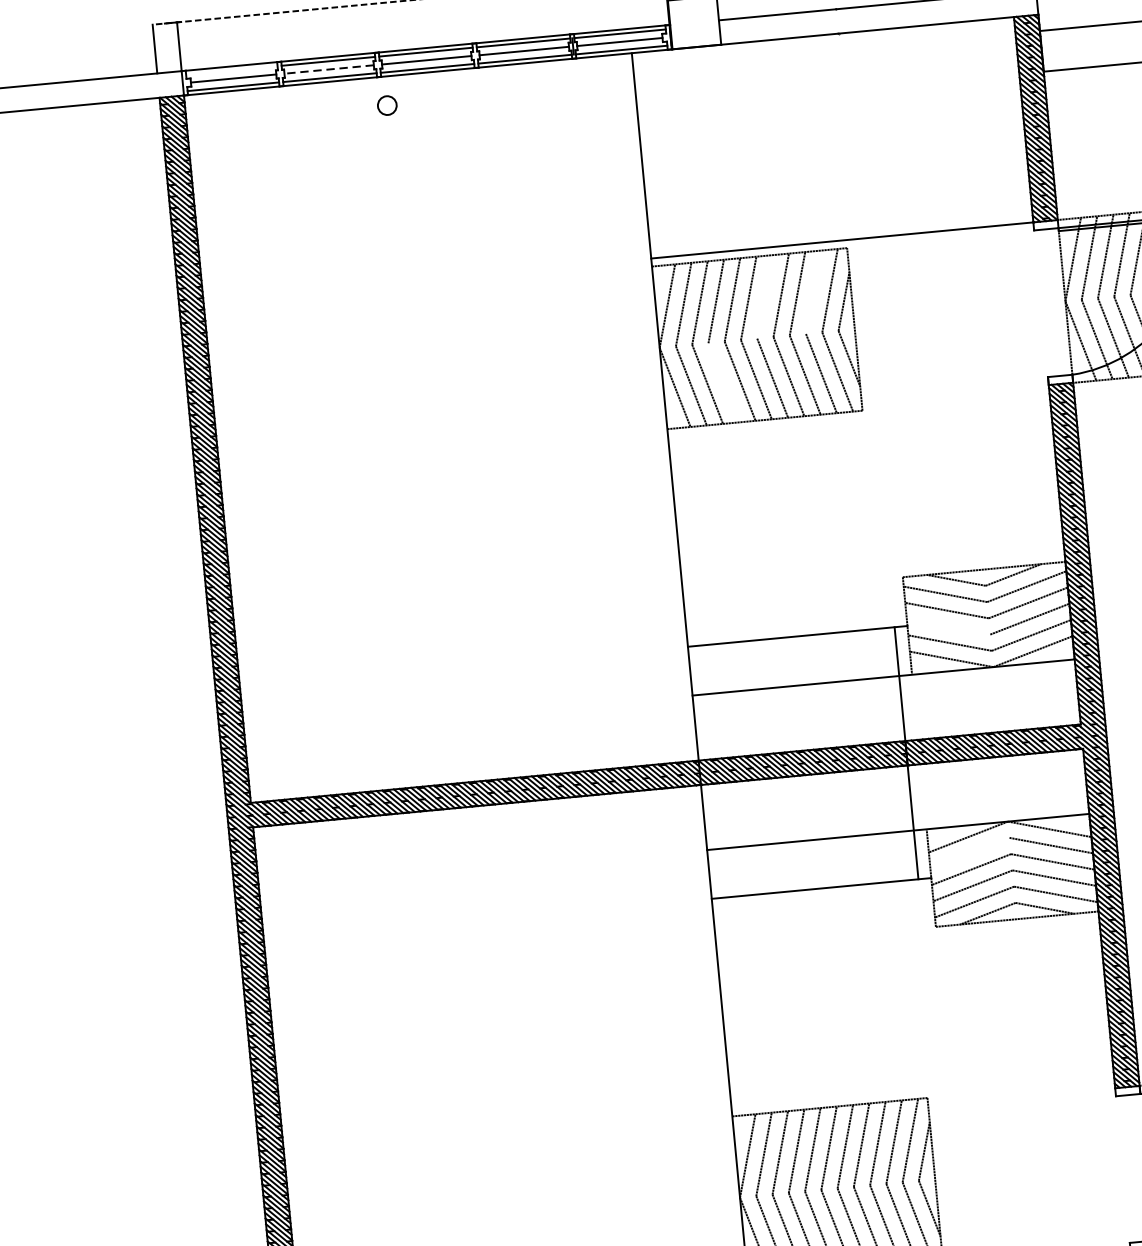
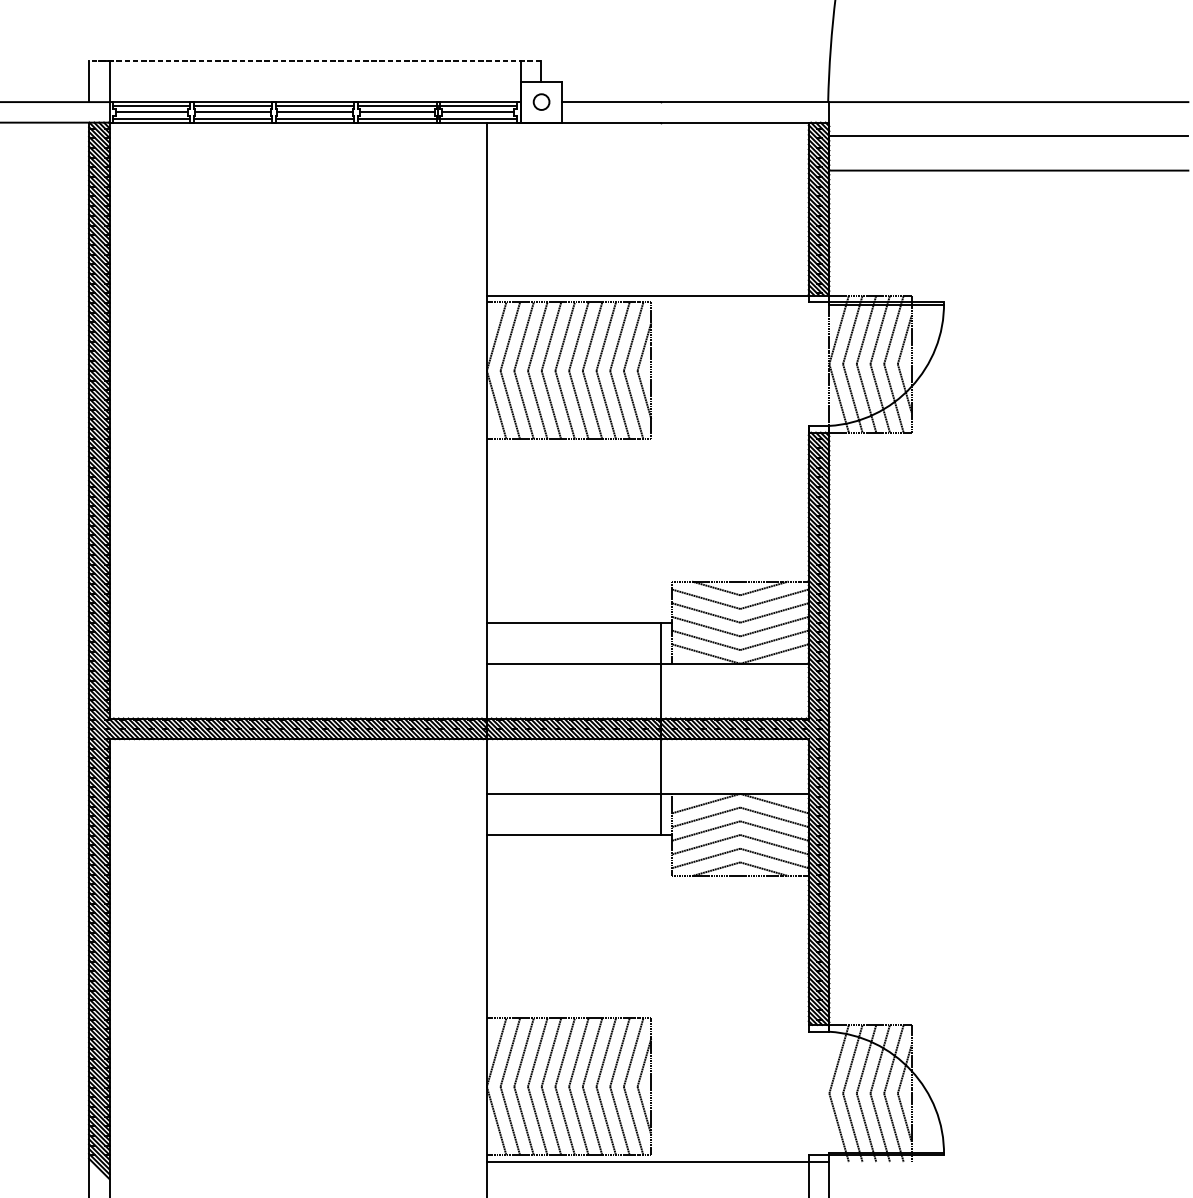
line: (328, 69) -> (232, 112), dashed -> solid
line: (231, 70) -> (151, 105), added
circle: (387, 104) -> (541, 101), moved
line: (813, 292) -> (619, 336), added
line: (764, 296) -> (578, 336), added
line: (723, 382) -> (537, 404), added
line: (947, 626) -> (705, 626), added
line: (969, 853) -> (705, 817), added

